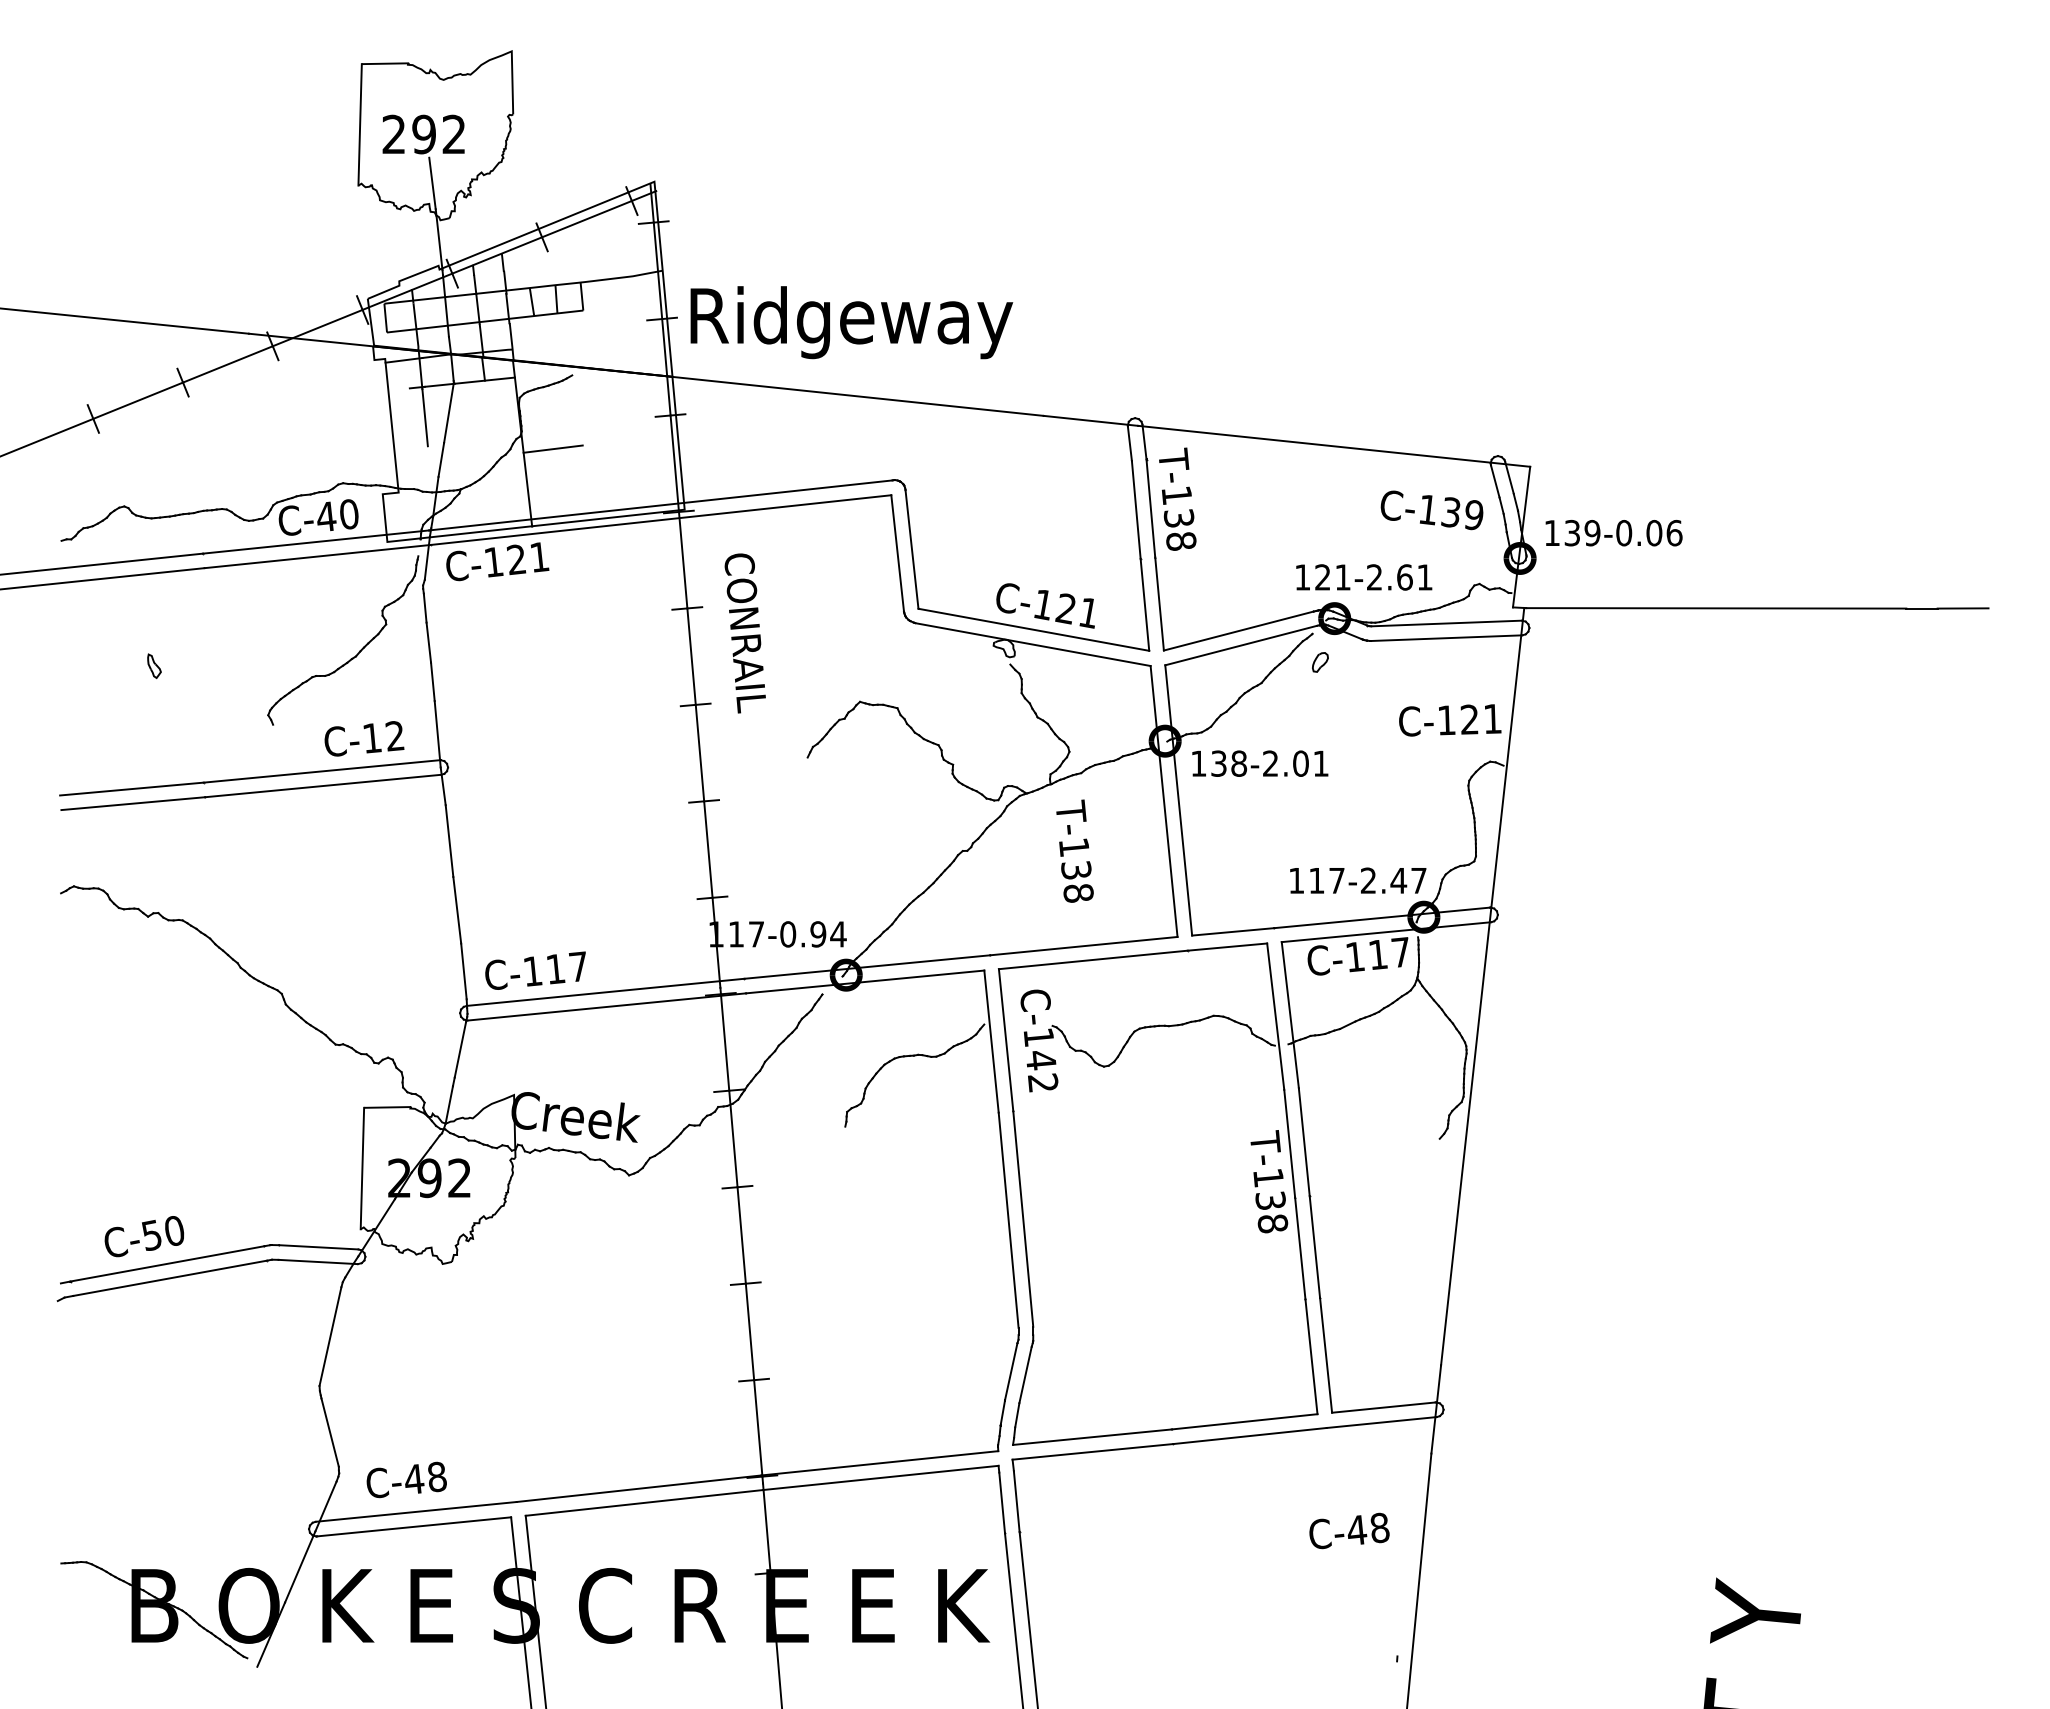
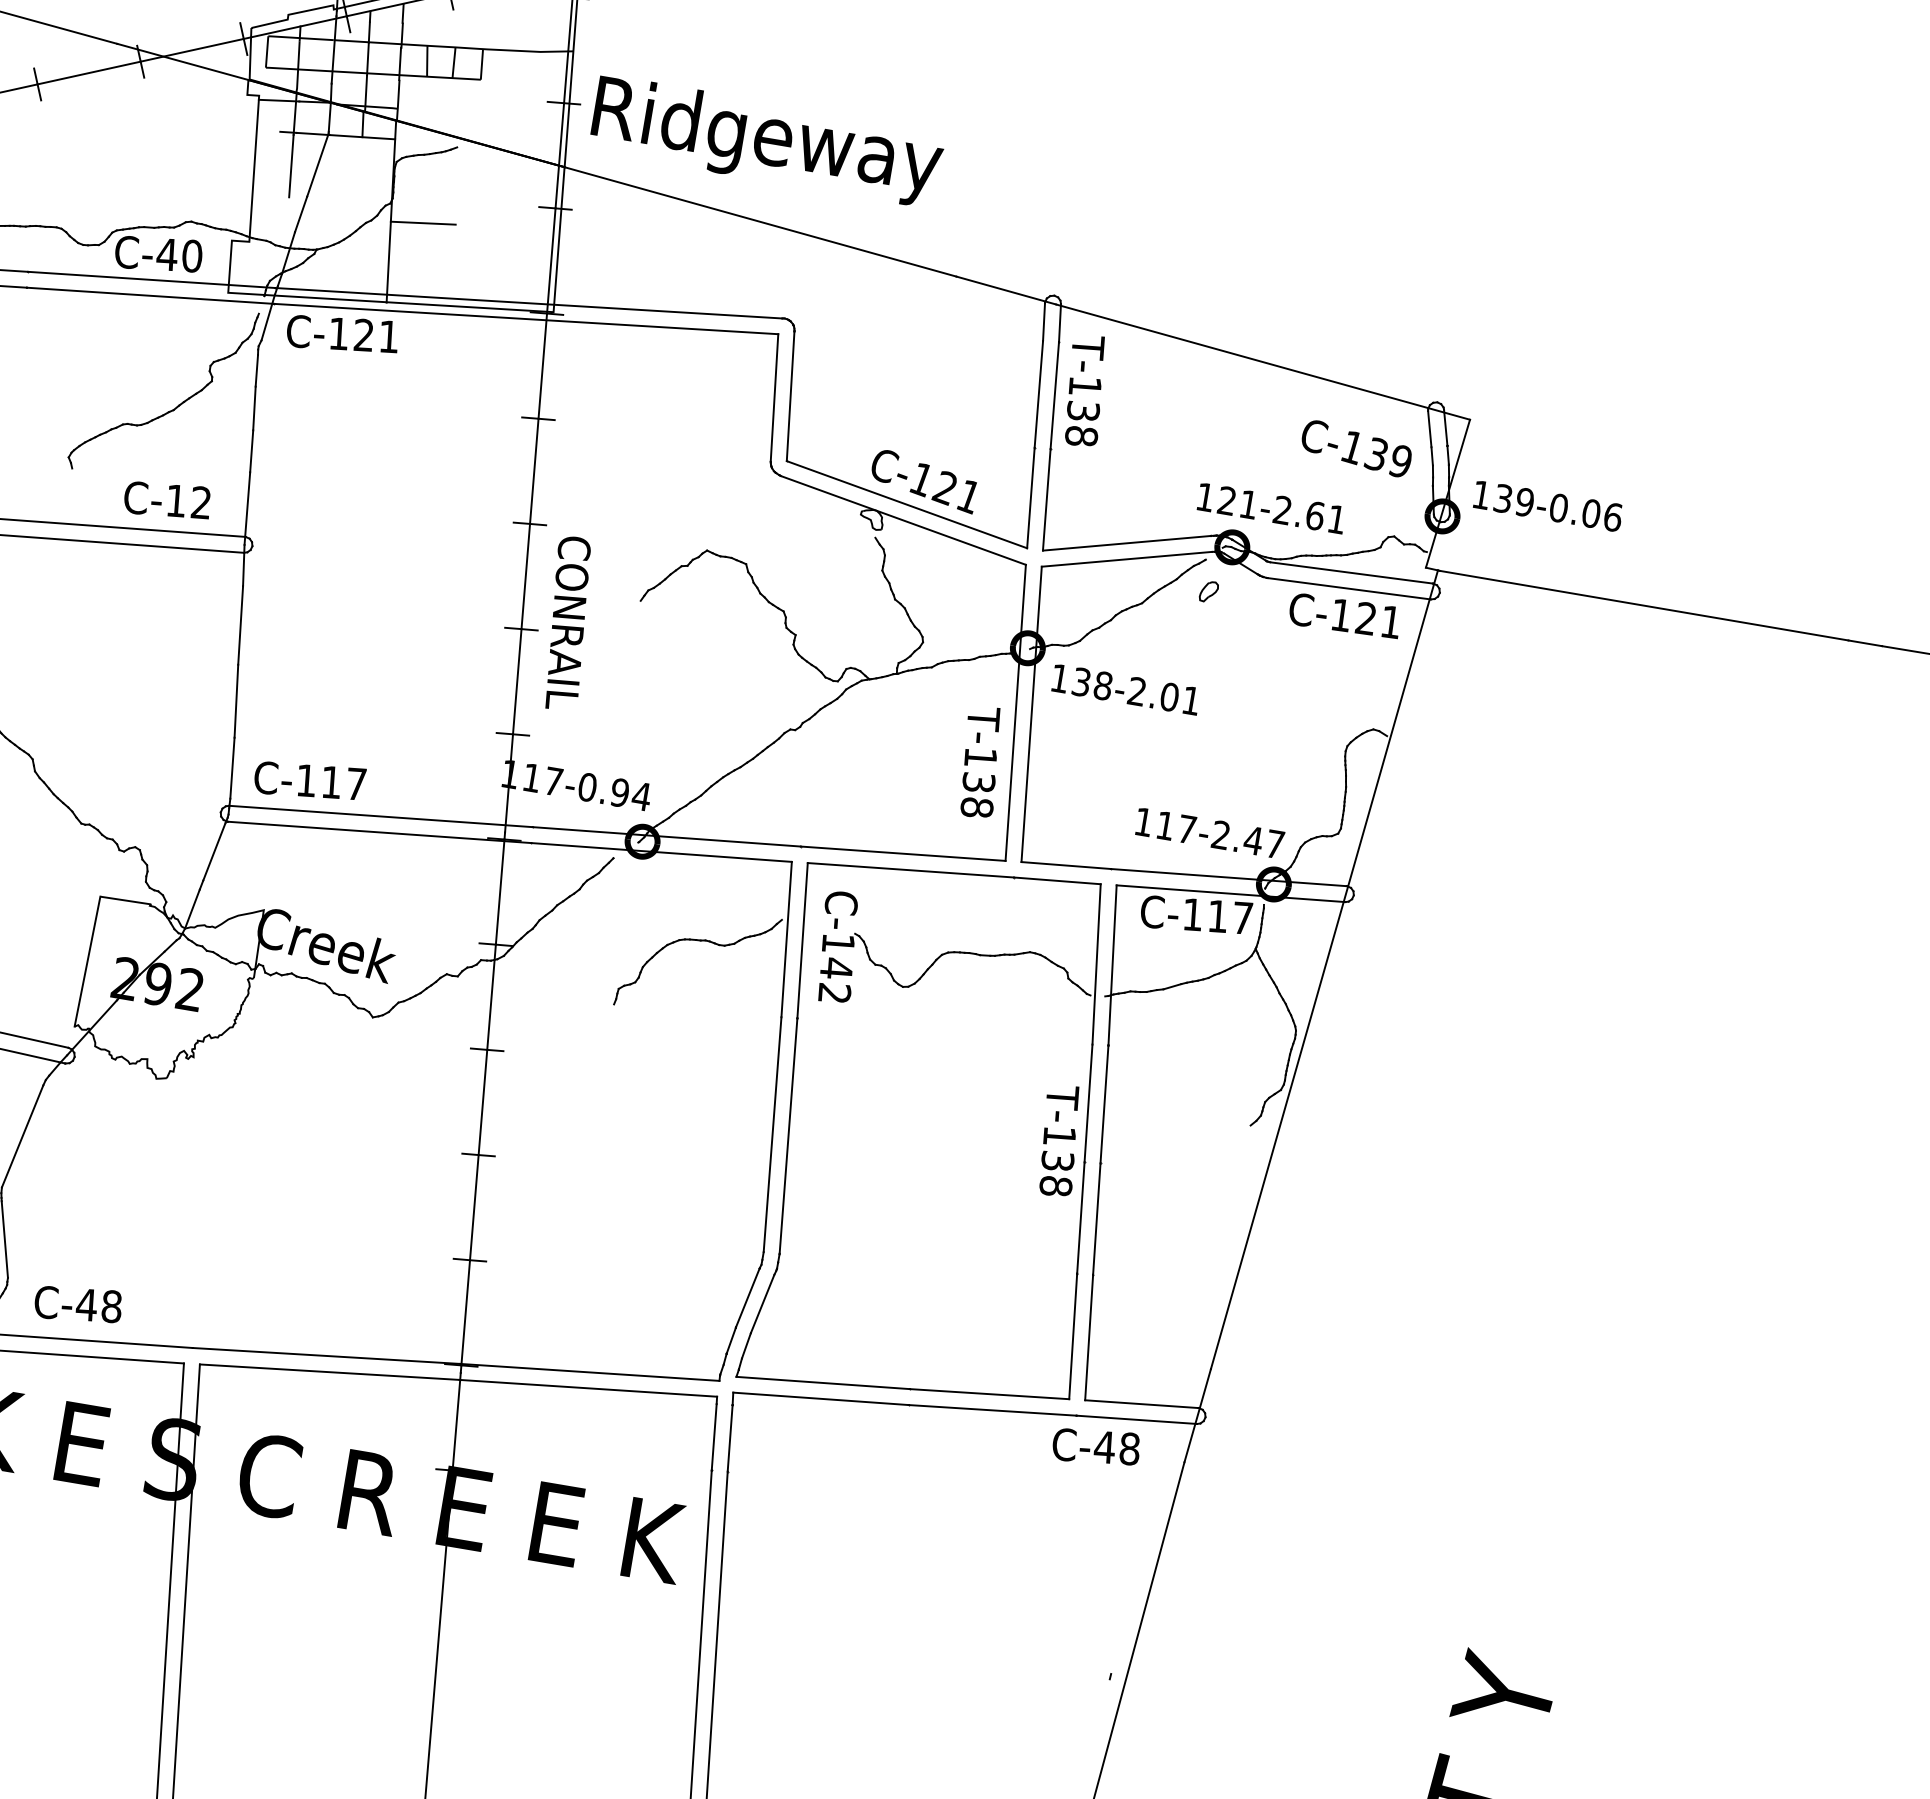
text: (744, 633) -> (567, 623), moved
text: (1450, 720) -> (1345, 616), moved
text: (1074, 850) -> (980, 761), moved
text: (1349, 1530) -> (1096, 1446), moved

